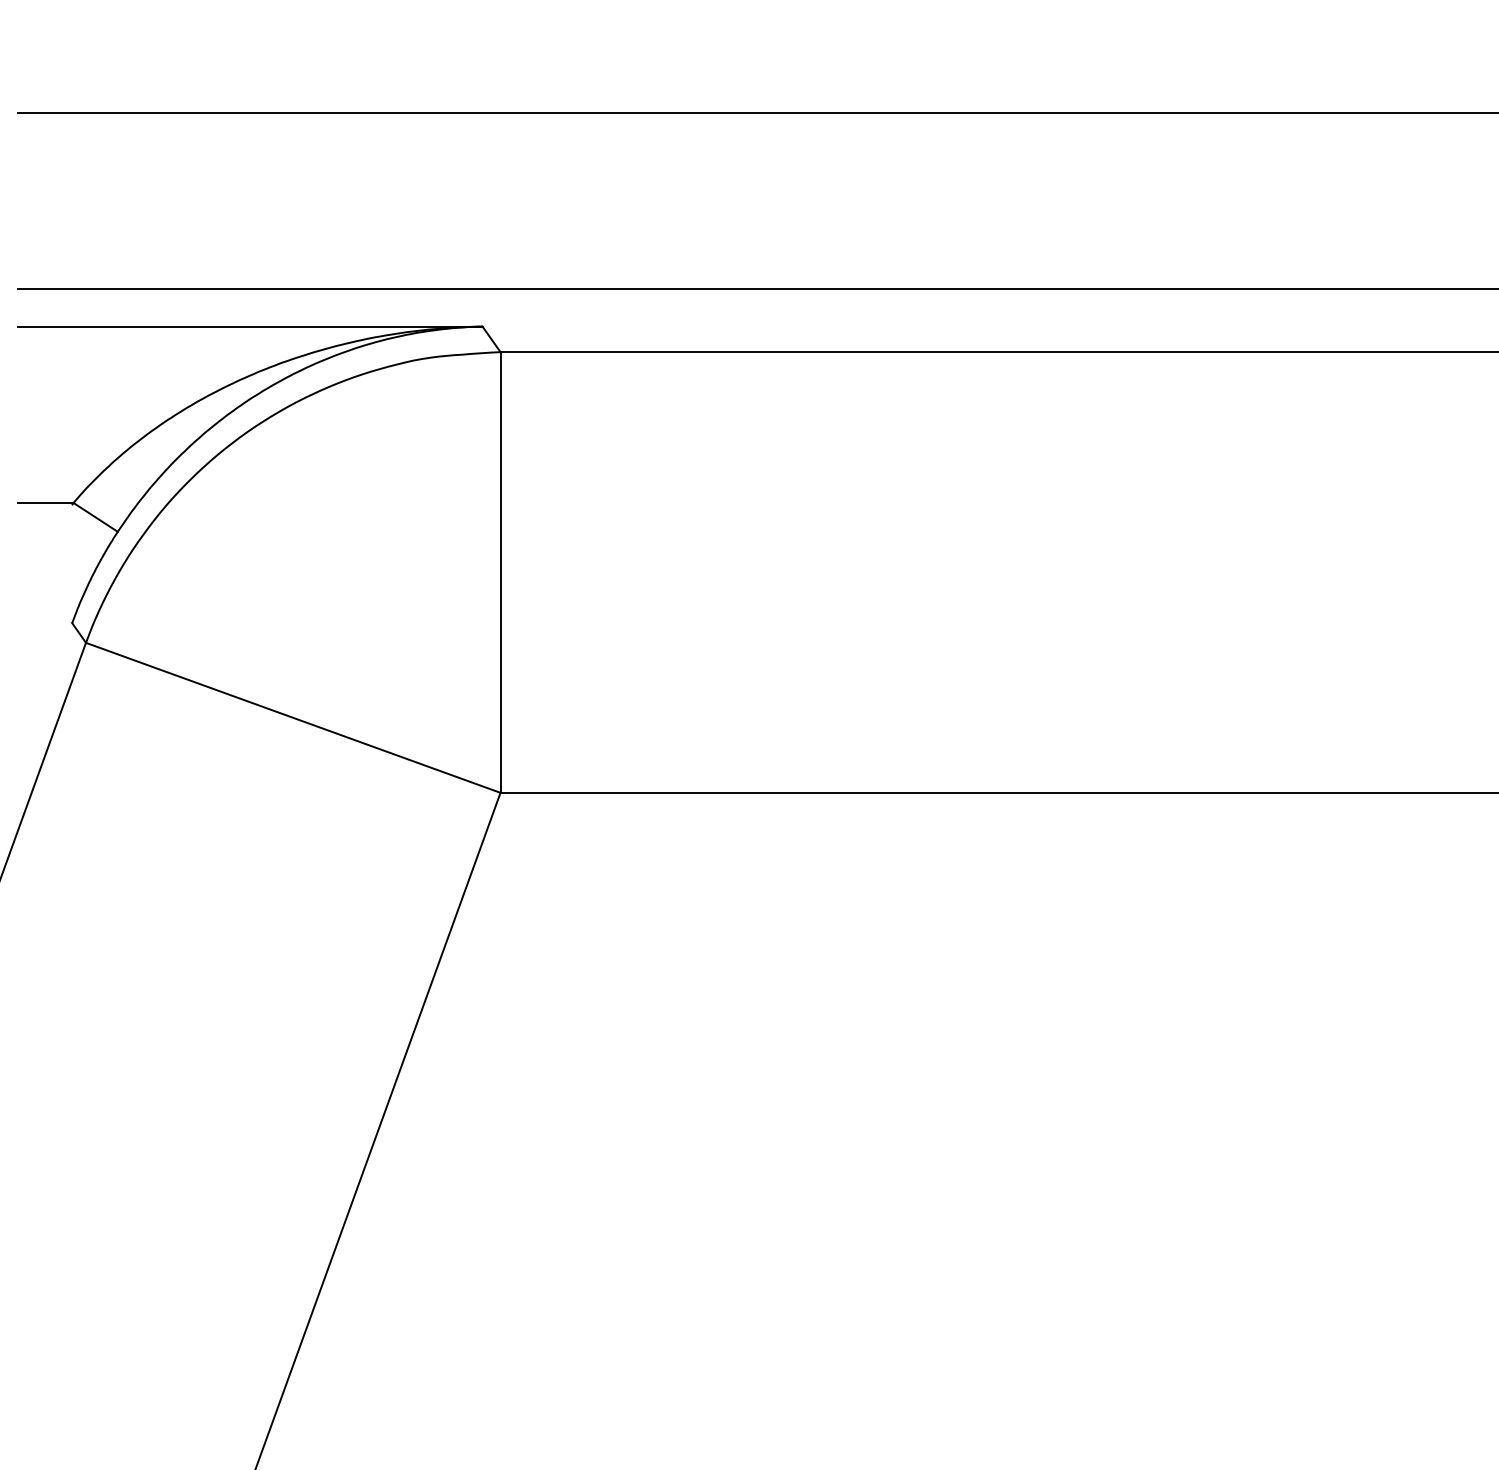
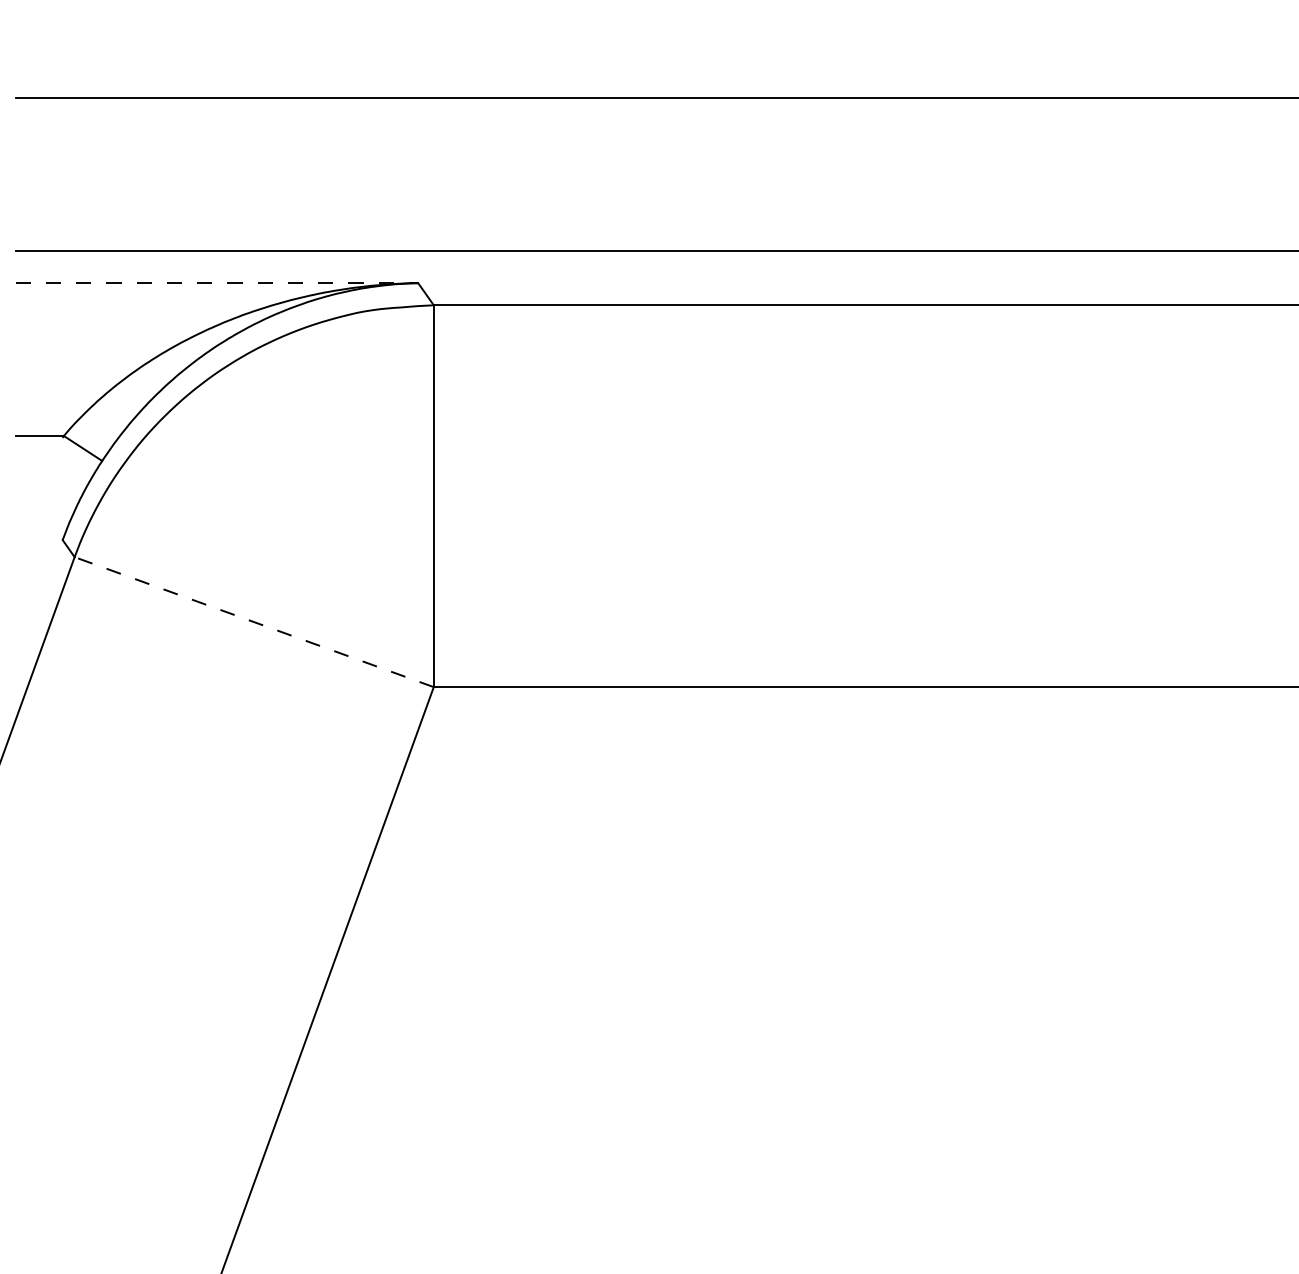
line: (250, 326) -> (217, 283), solid -> dashed
line: (292, 717) -> (253, 621), solid -> dashed

